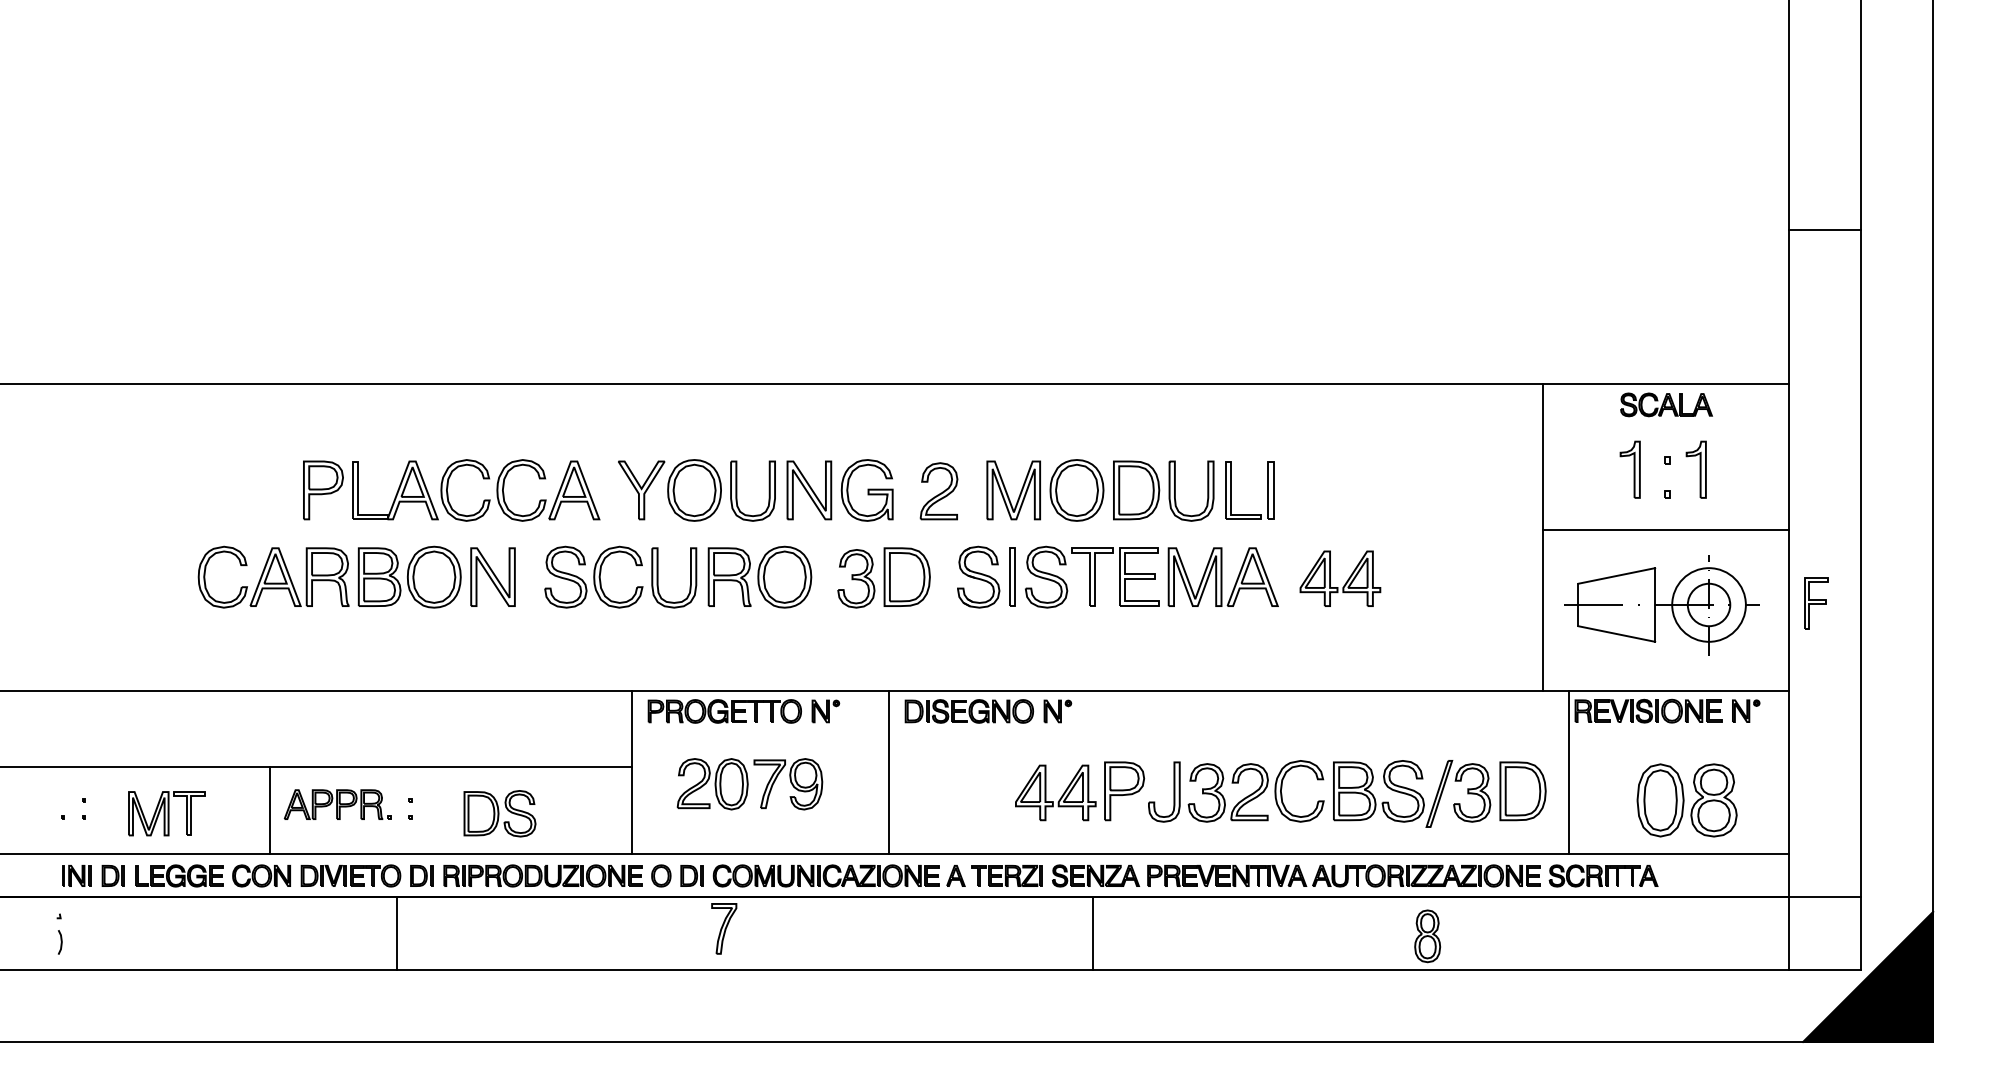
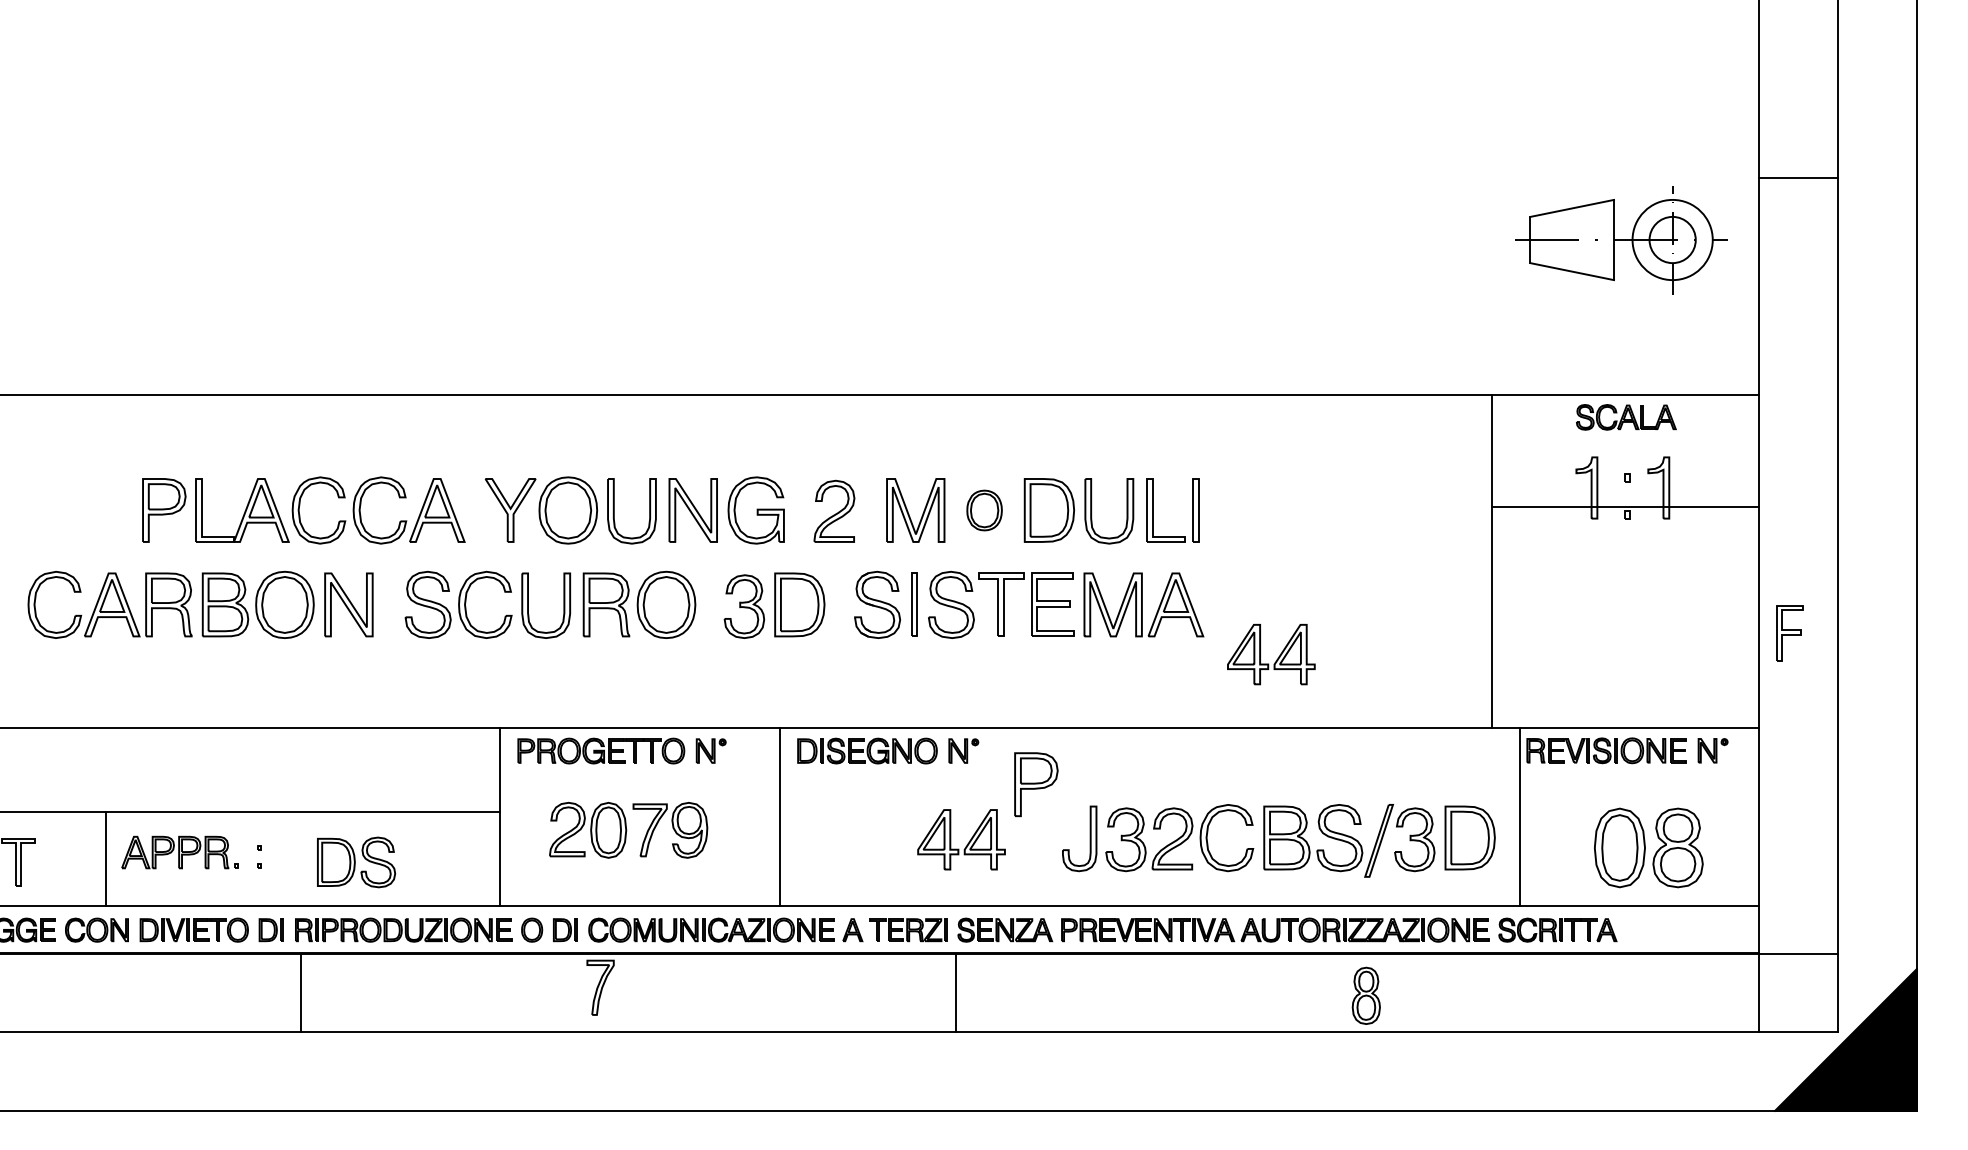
line: (1824, 229) -> (1798, 177), moved
part: (1076, 490) -> (984, 510), size x0.6
line: (1665, 530) -> (1625, 507), moved
part: (1345, 582) -> (1276, 658), moved
part: (1661, 605) -> (1620, 240), moved
part: (1124, 791) -> (1036, 784), moved
line: (396, 933) -> (300, 992), moved
line: (1092, 933) -> (955, 992), moved

